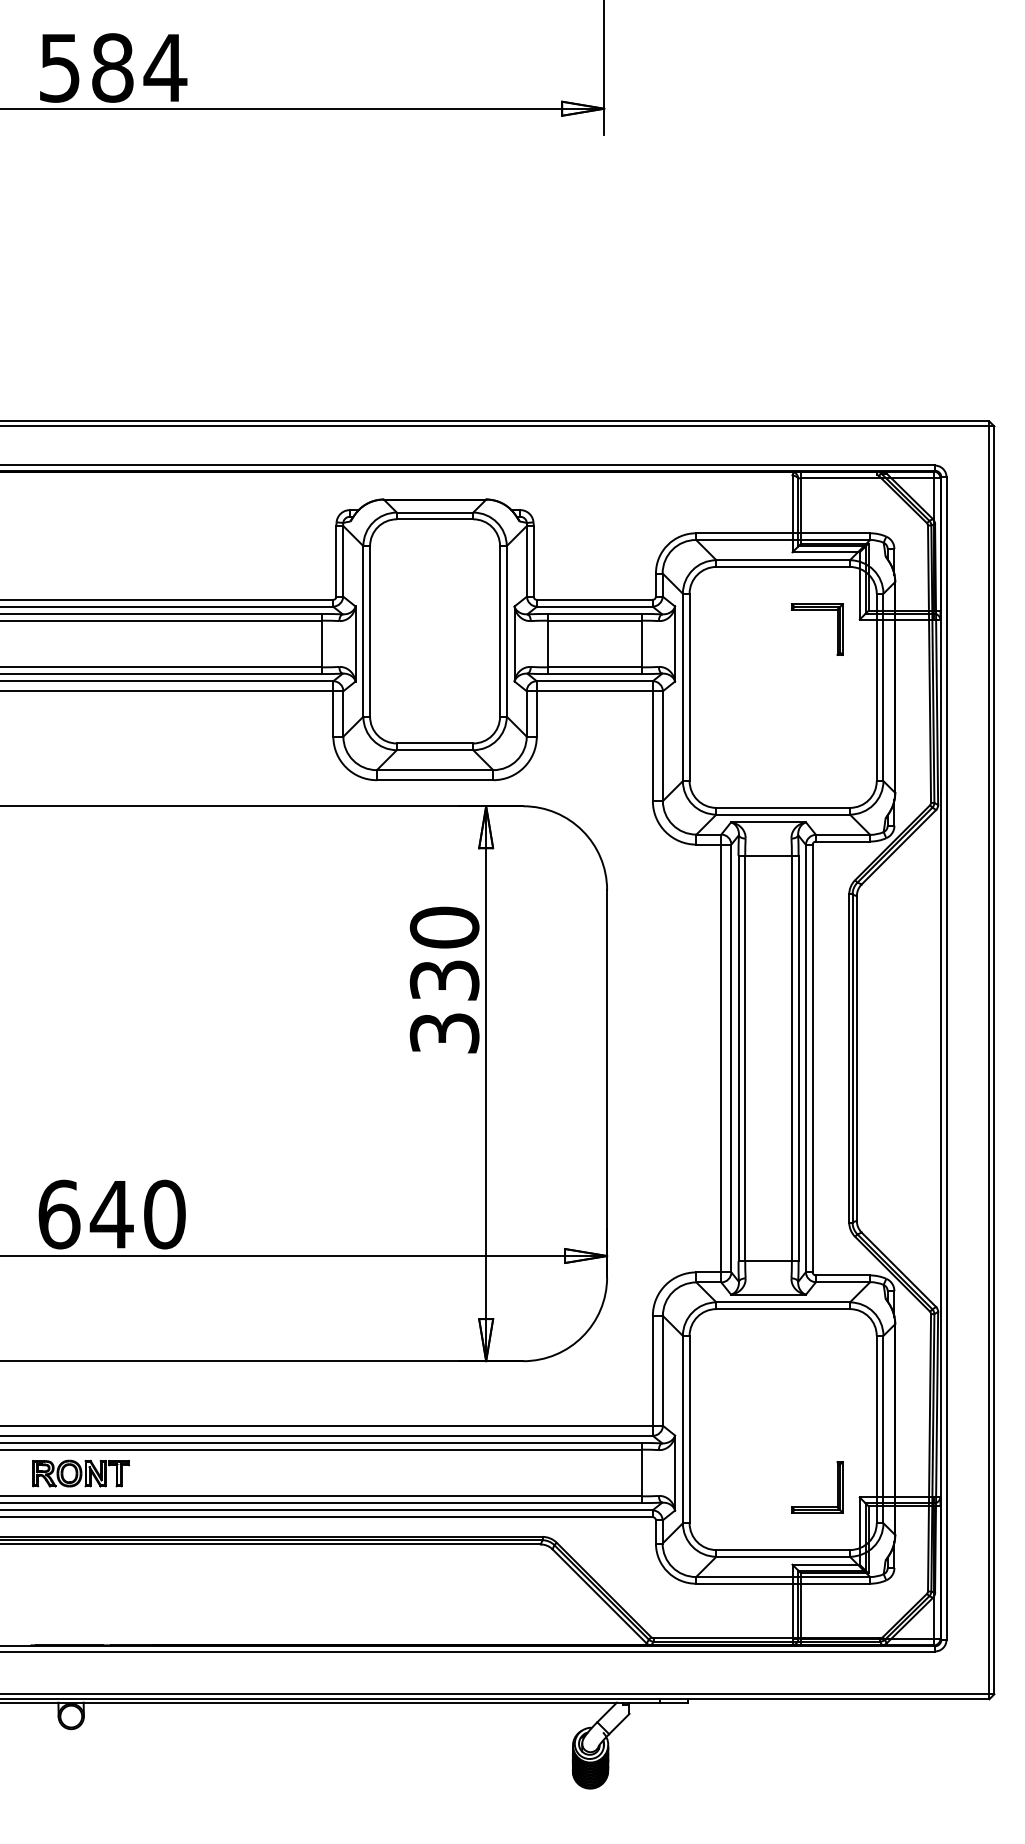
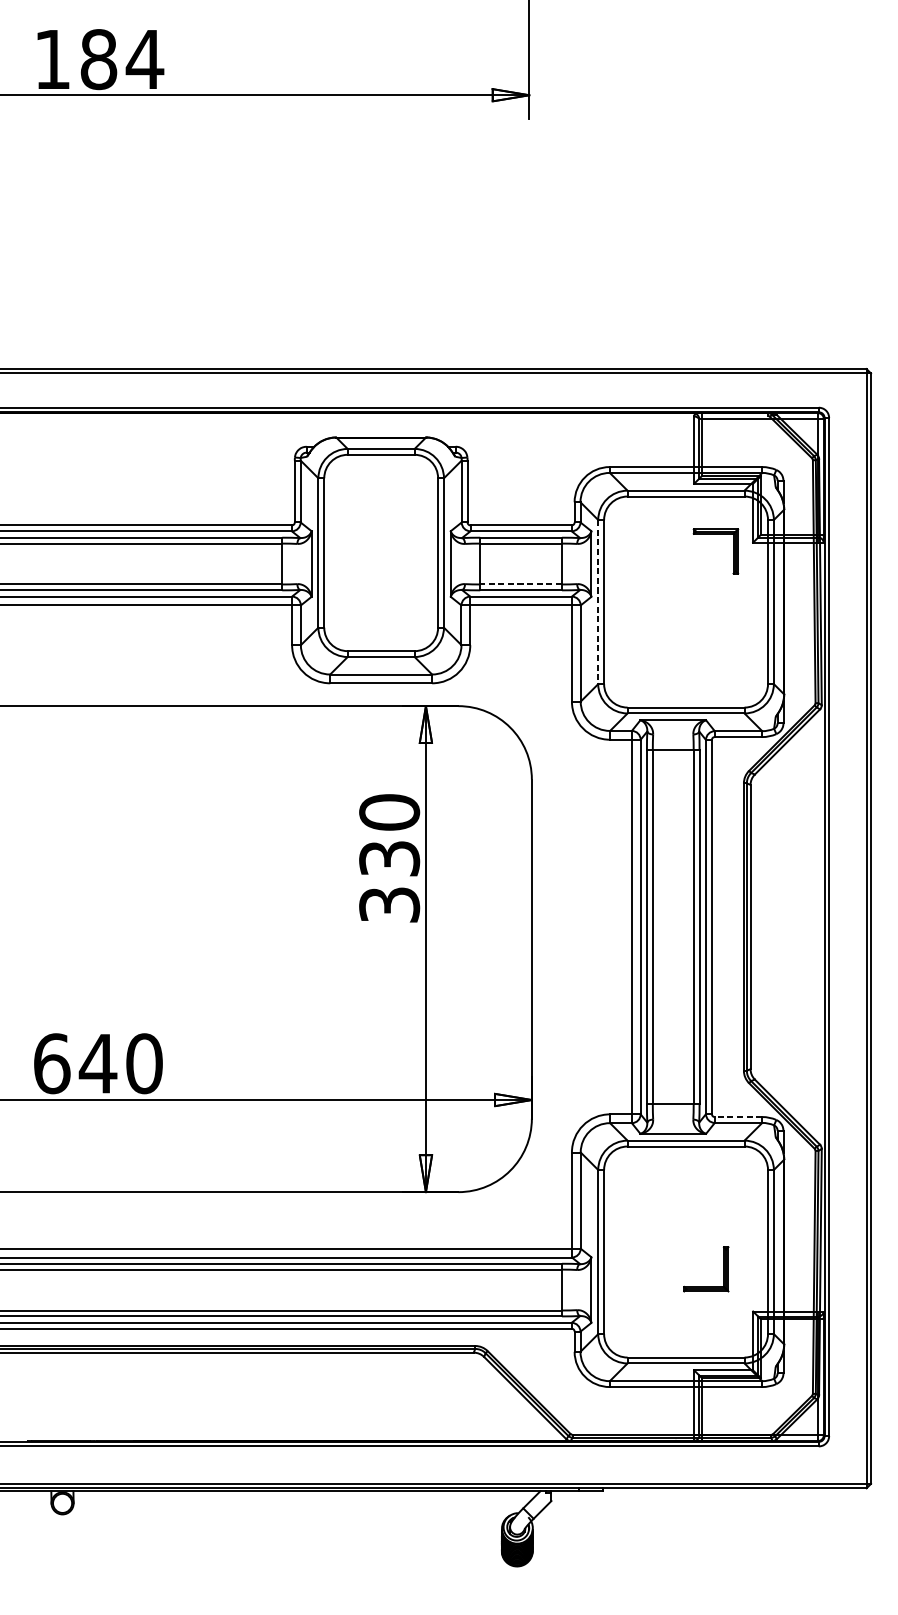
text: (59, 68) -> (52, 60), 584 -> 184
line: (594, 667) -> (520, 584), solid -> dashed
line: (682, 687) -> (597, 602), solid -> dashed
line: (842, 1275) -> (738, 1117), solid -> dashed
part: (80, 1473) -> (70, 1290), removed
part: (817, 1506) -> (706, 1286), moved

